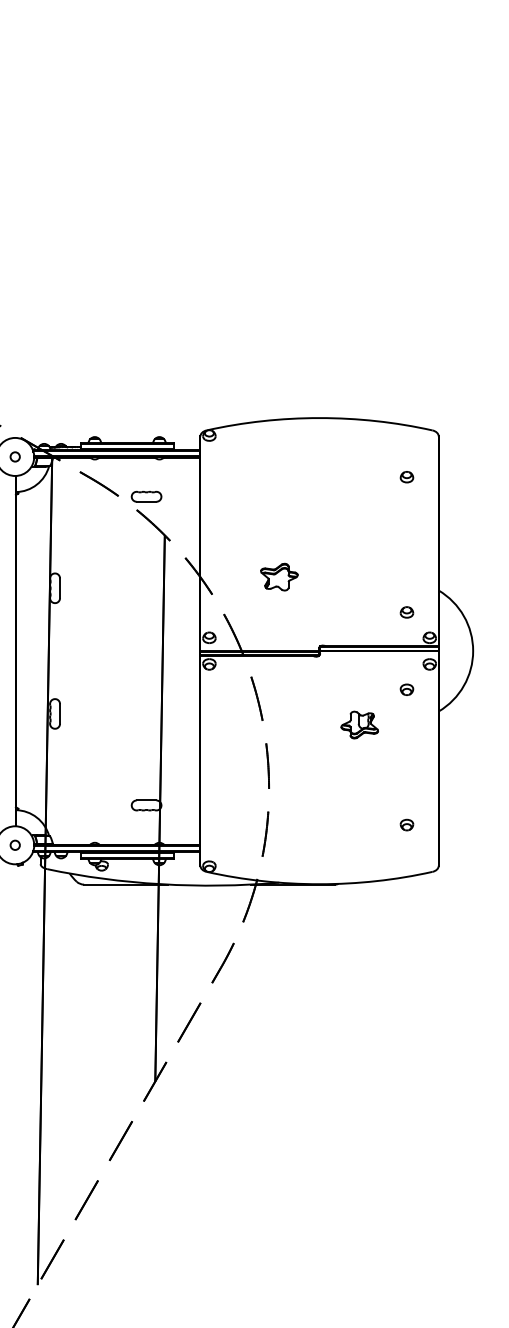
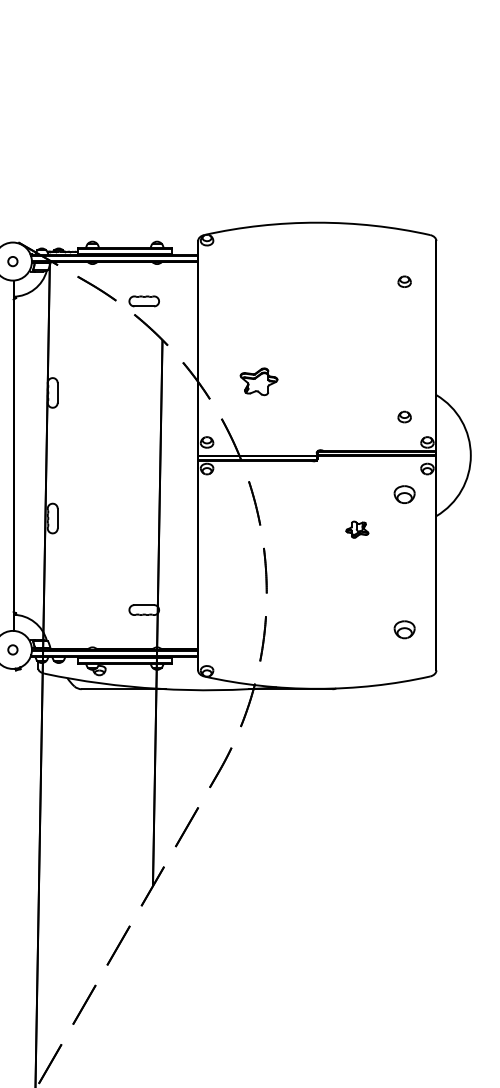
part: (279, 576) -> (259, 381), moved
part: (406, 689) -> (404, 494), size x1.6
part: (359, 724) -> (357, 529), size x0.6
part: (406, 824) -> (404, 629), size x1.6

